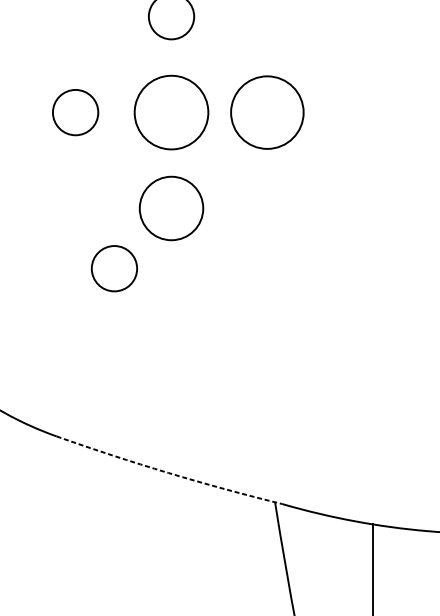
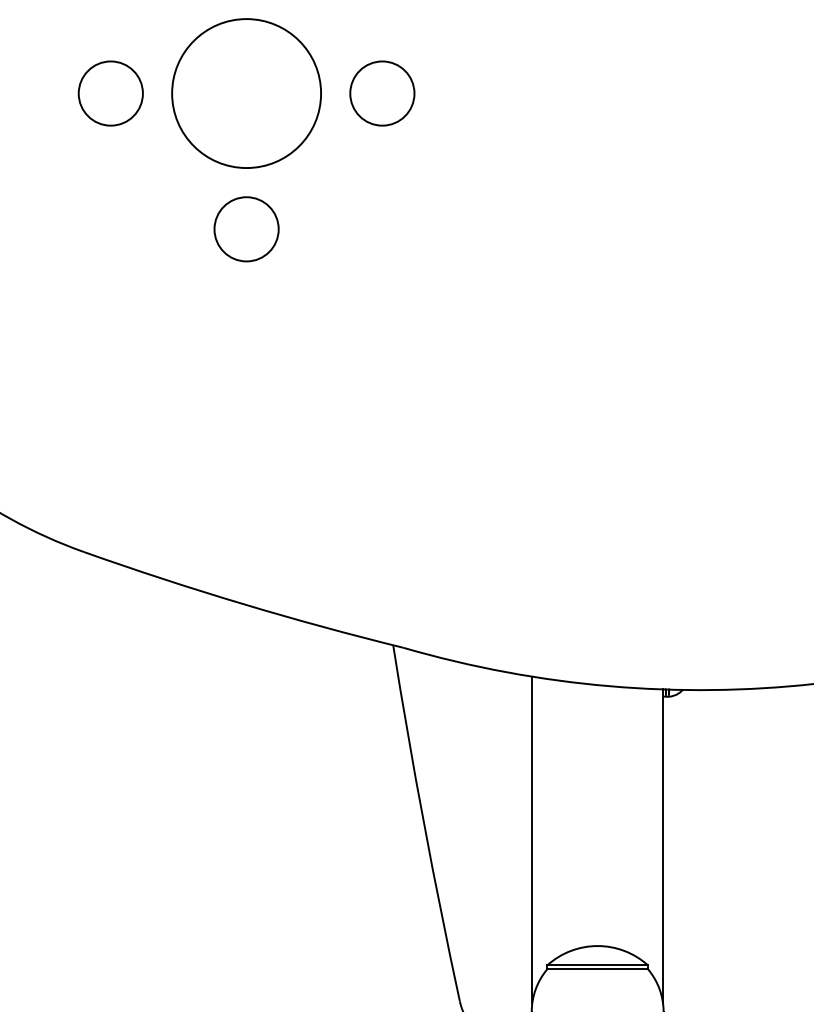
circle: (171, 112) -> (246, 93), size x1.43
circle: (267, 112) -> (382, 93), size x0.62
circle: (171, 208) -> (246, 229), size x0.71
circle: (114, 268) -> (165, 314), removed
arc: (168, 472) -> (242, 603), dashed -> solid

